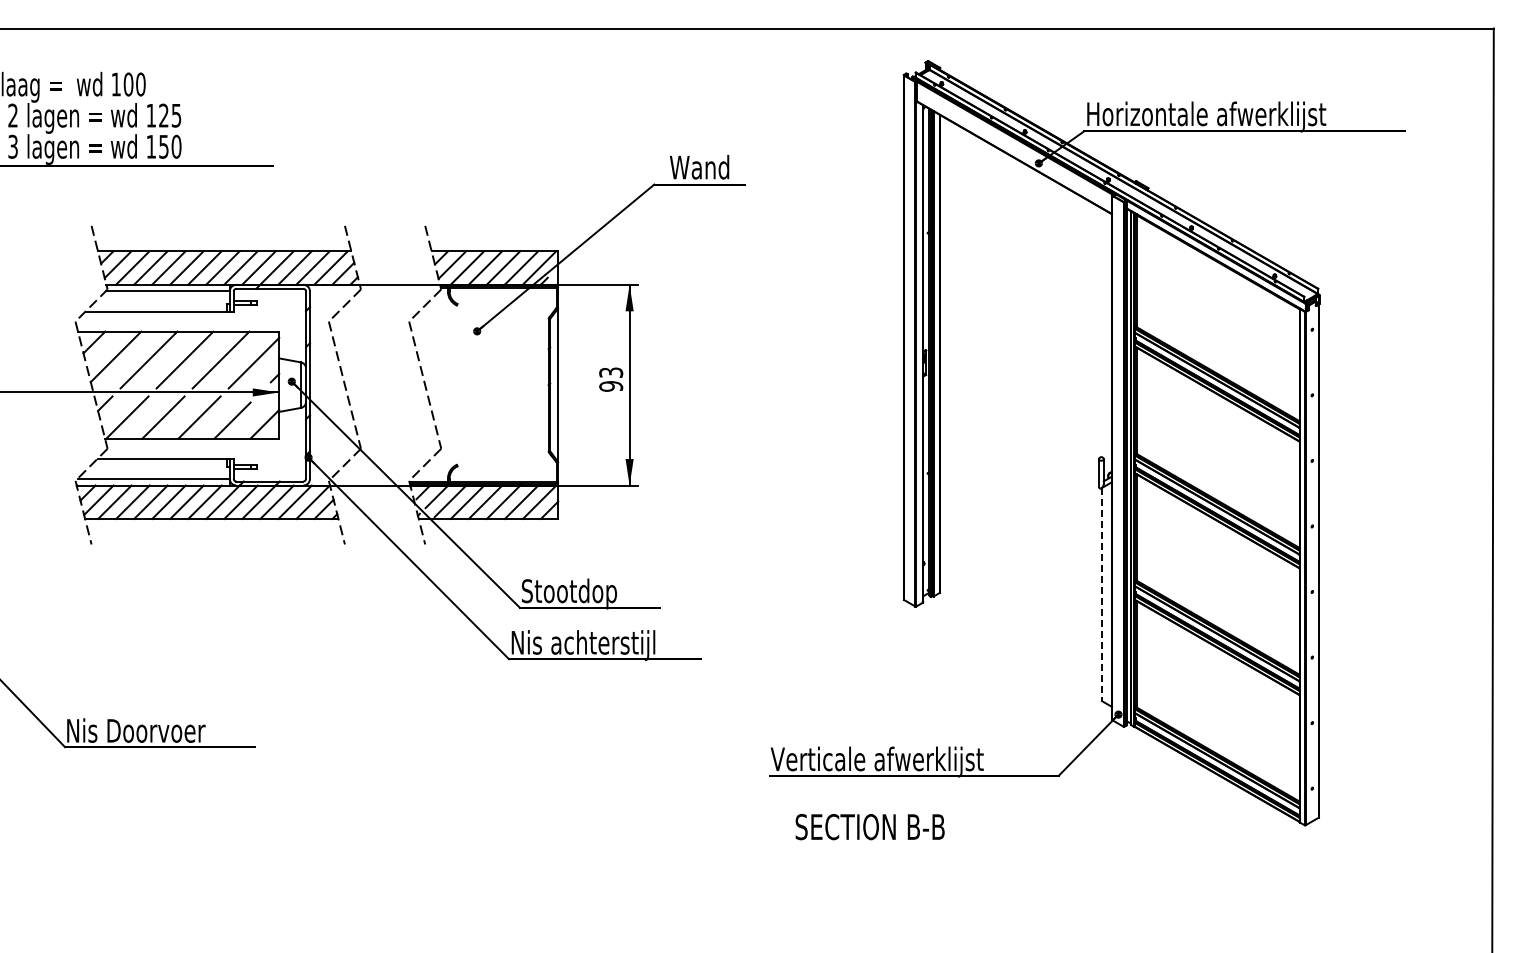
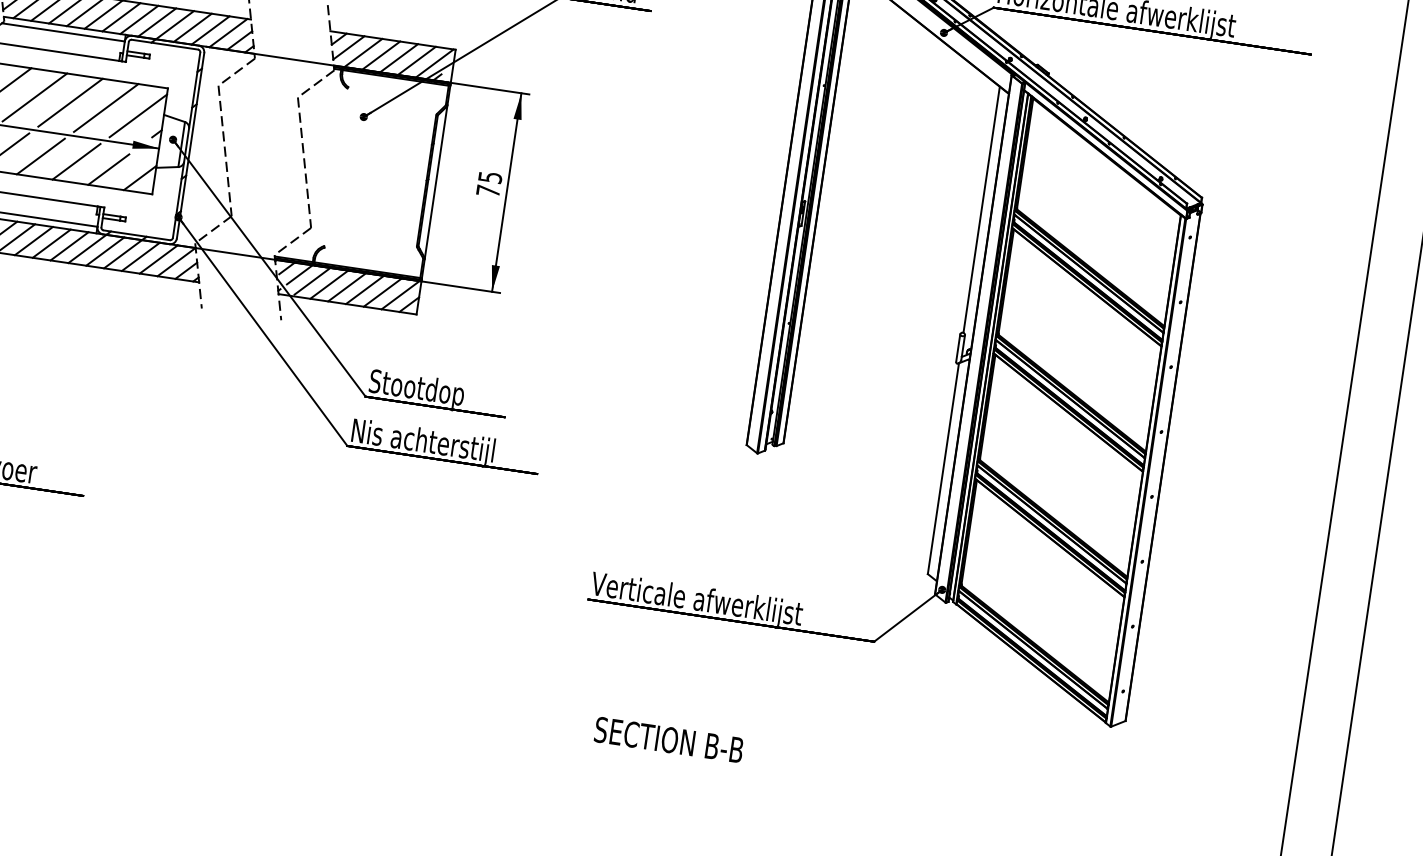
line: (1101, 332) -> (981, 209), added
text: (611, 379) -> (489, 184), 93 -> 75
line: (1101, 594) -> (942, 468), dashed -> solid
text: (869, 827) -> (668, 740), moved

